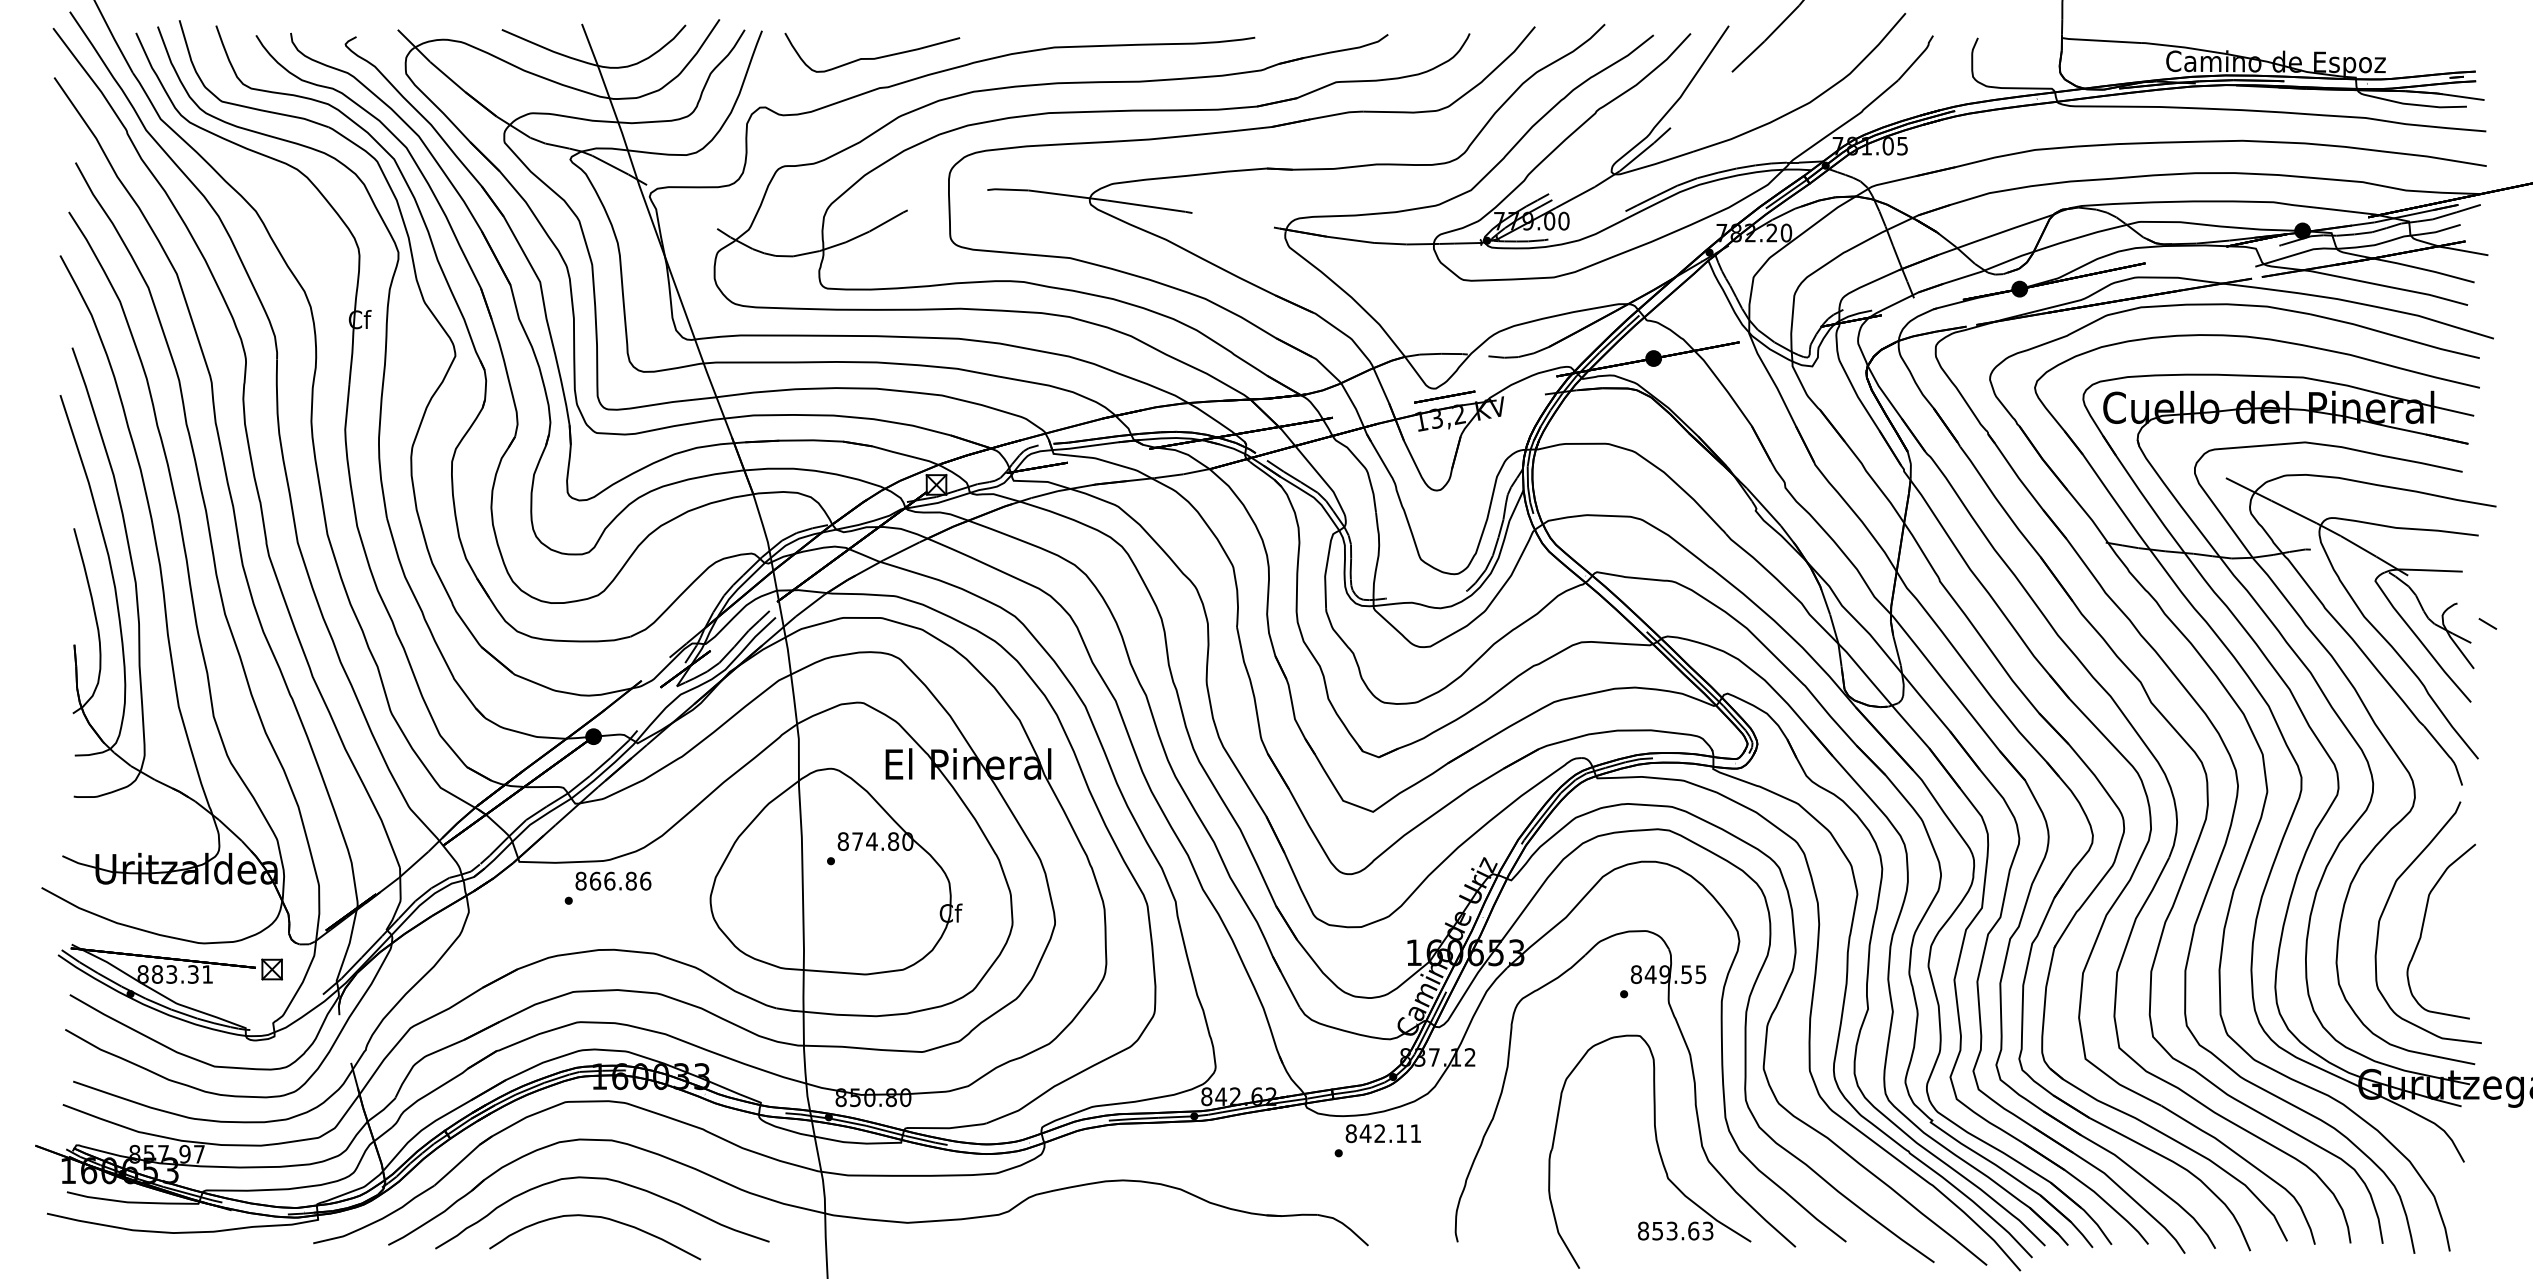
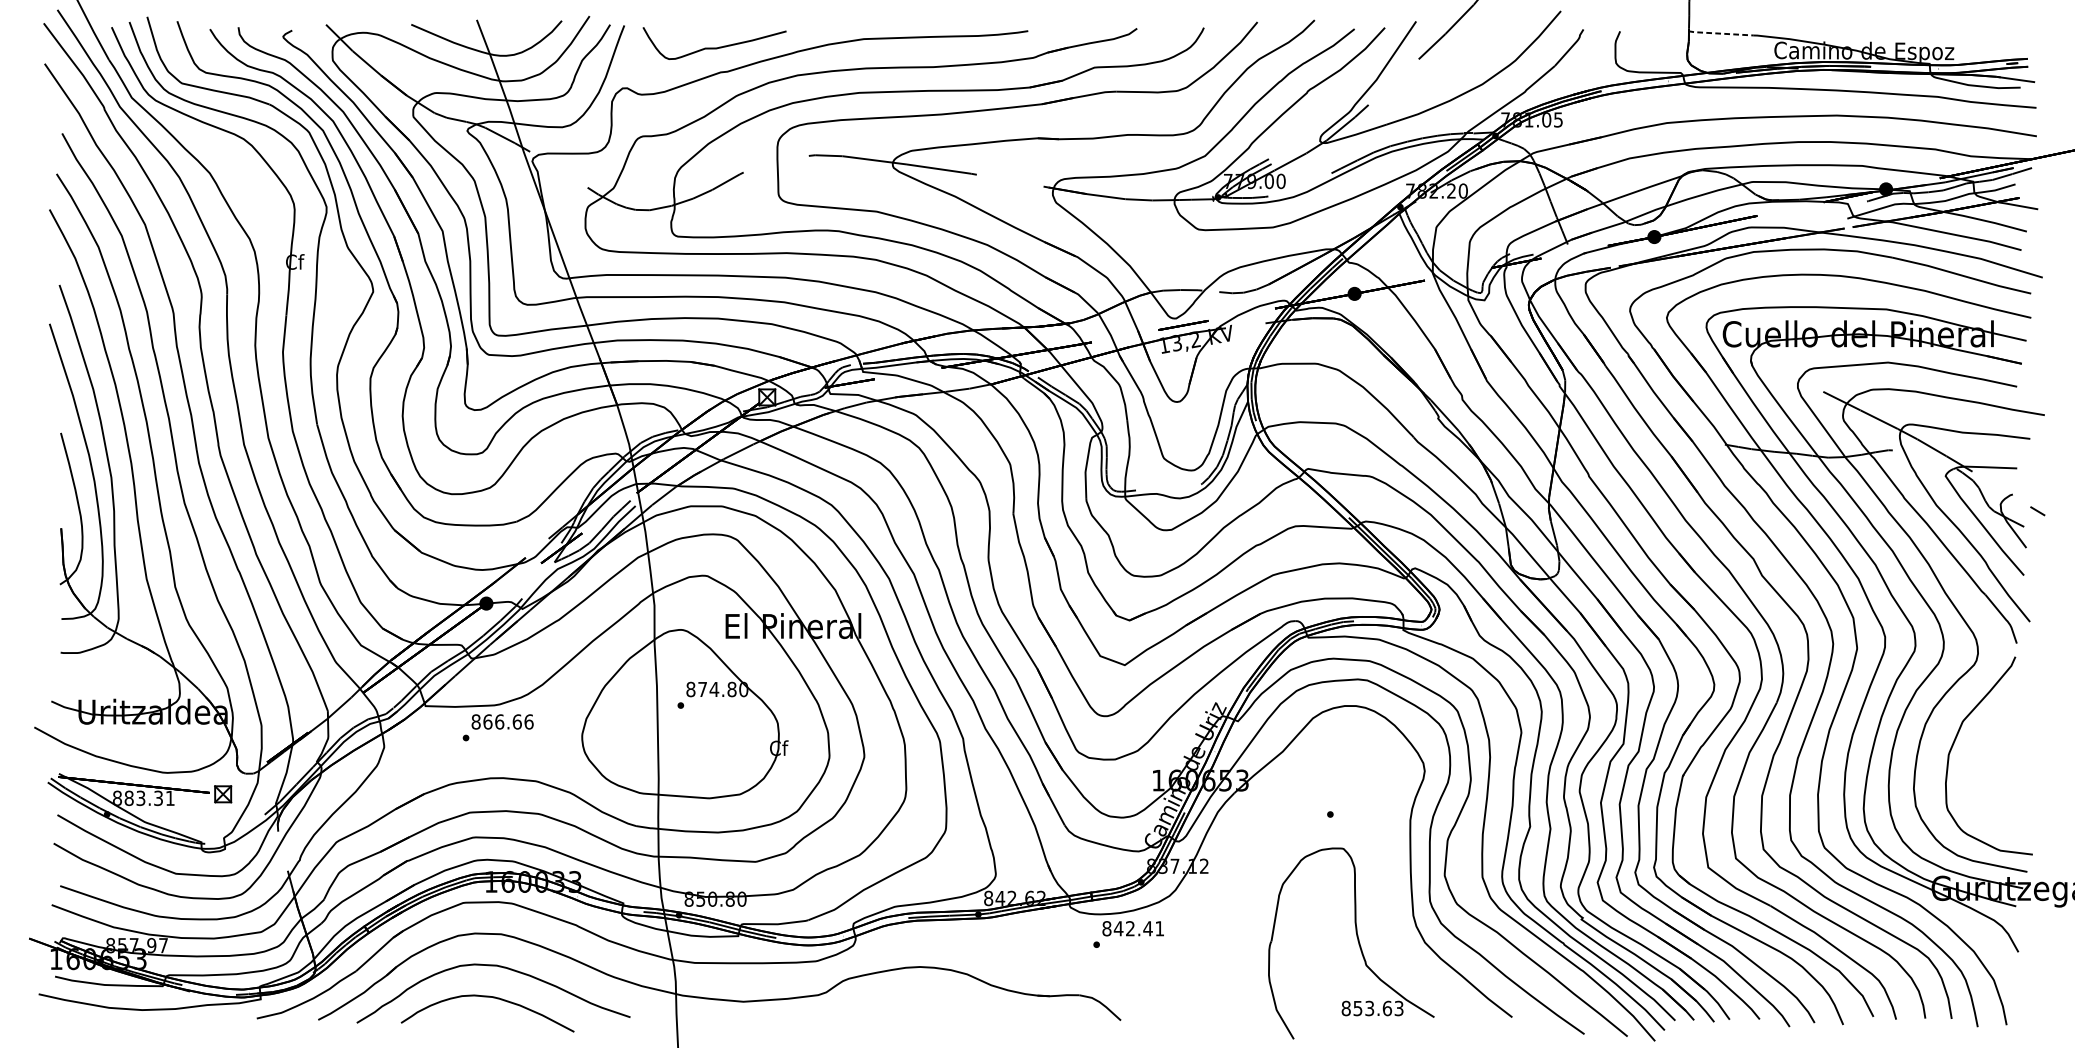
line: (2100, 40) -> (1720, 33), solid -> dashed
text: (631, 880) -> (517, 721), 866.86 -> 866.66
curve: (2423, 928) -> (1985, 760), removed
part: (1692, 1076) -> (1386, 881), removed
text: (1401, 1133) -> (1148, 928), 842.11 -> 842.41

